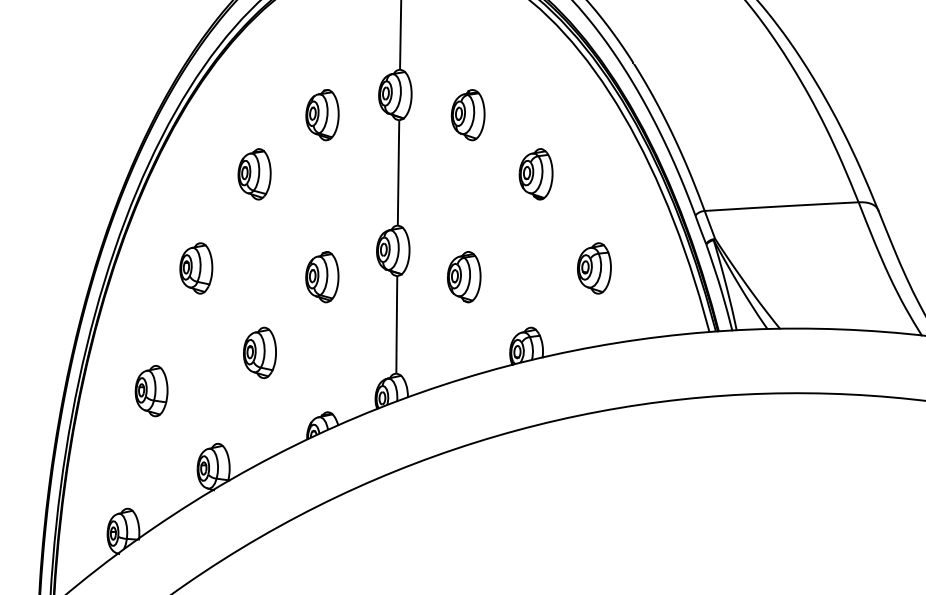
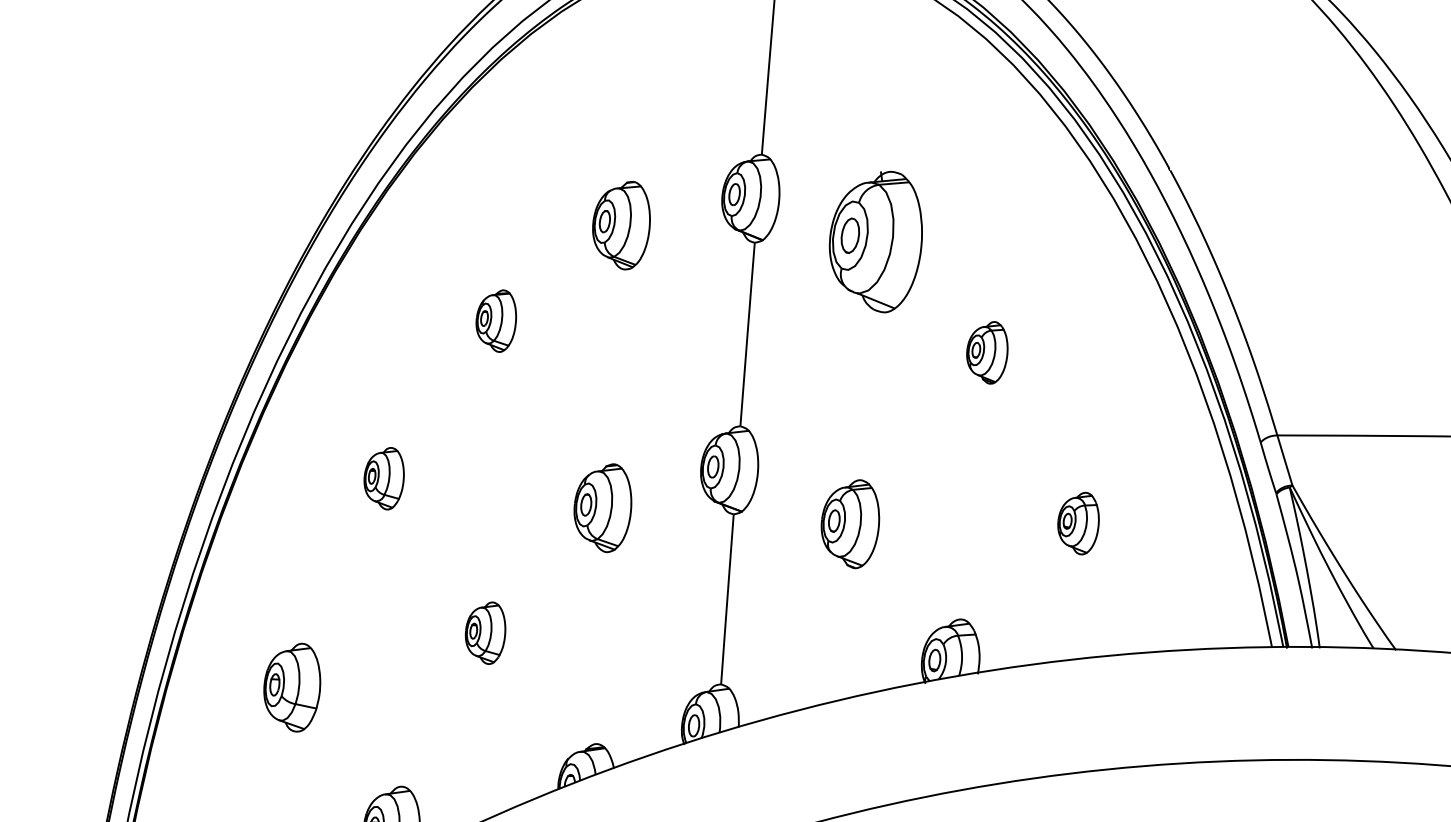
part: (467, 115) -> (874, 242), size x1.6
part: (254, 174) -> (496, 321), size x0.7
part: (535, 174) -> (986, 352), size x0.7
part: (196, 268) -> (384, 478), size x0.7
part: (594, 268) -> (1078, 523), size x0.7
part: (259, 352) -> (484, 632), size x0.7

